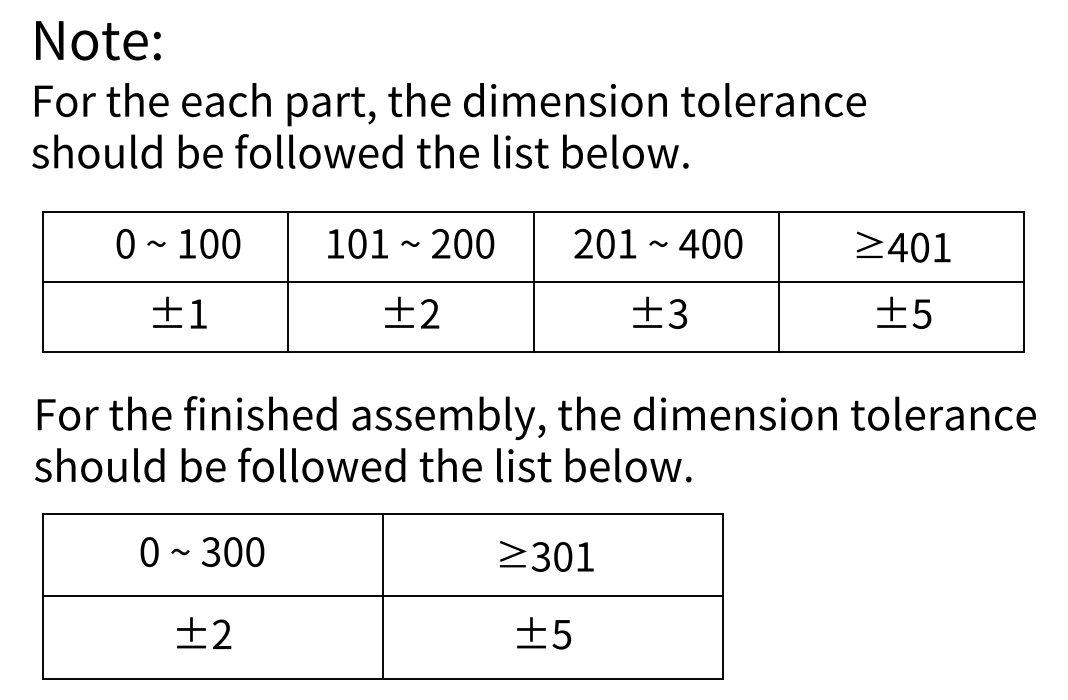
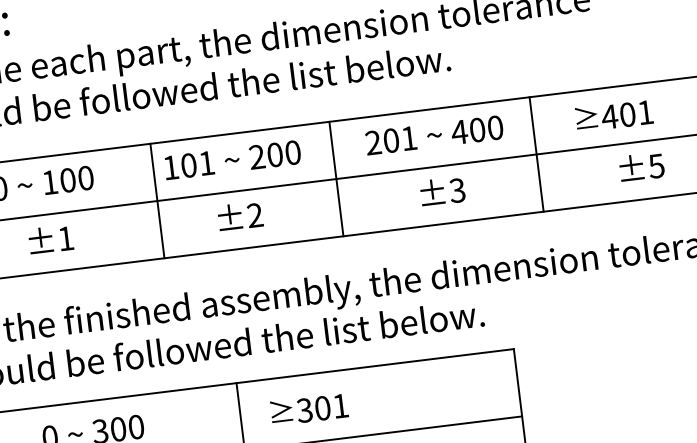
text: (903, 246) -> (614, 115), moved
line: (288, 281) -> (157, 200), moved
text: (546, 556) -> (309, 409), moved

